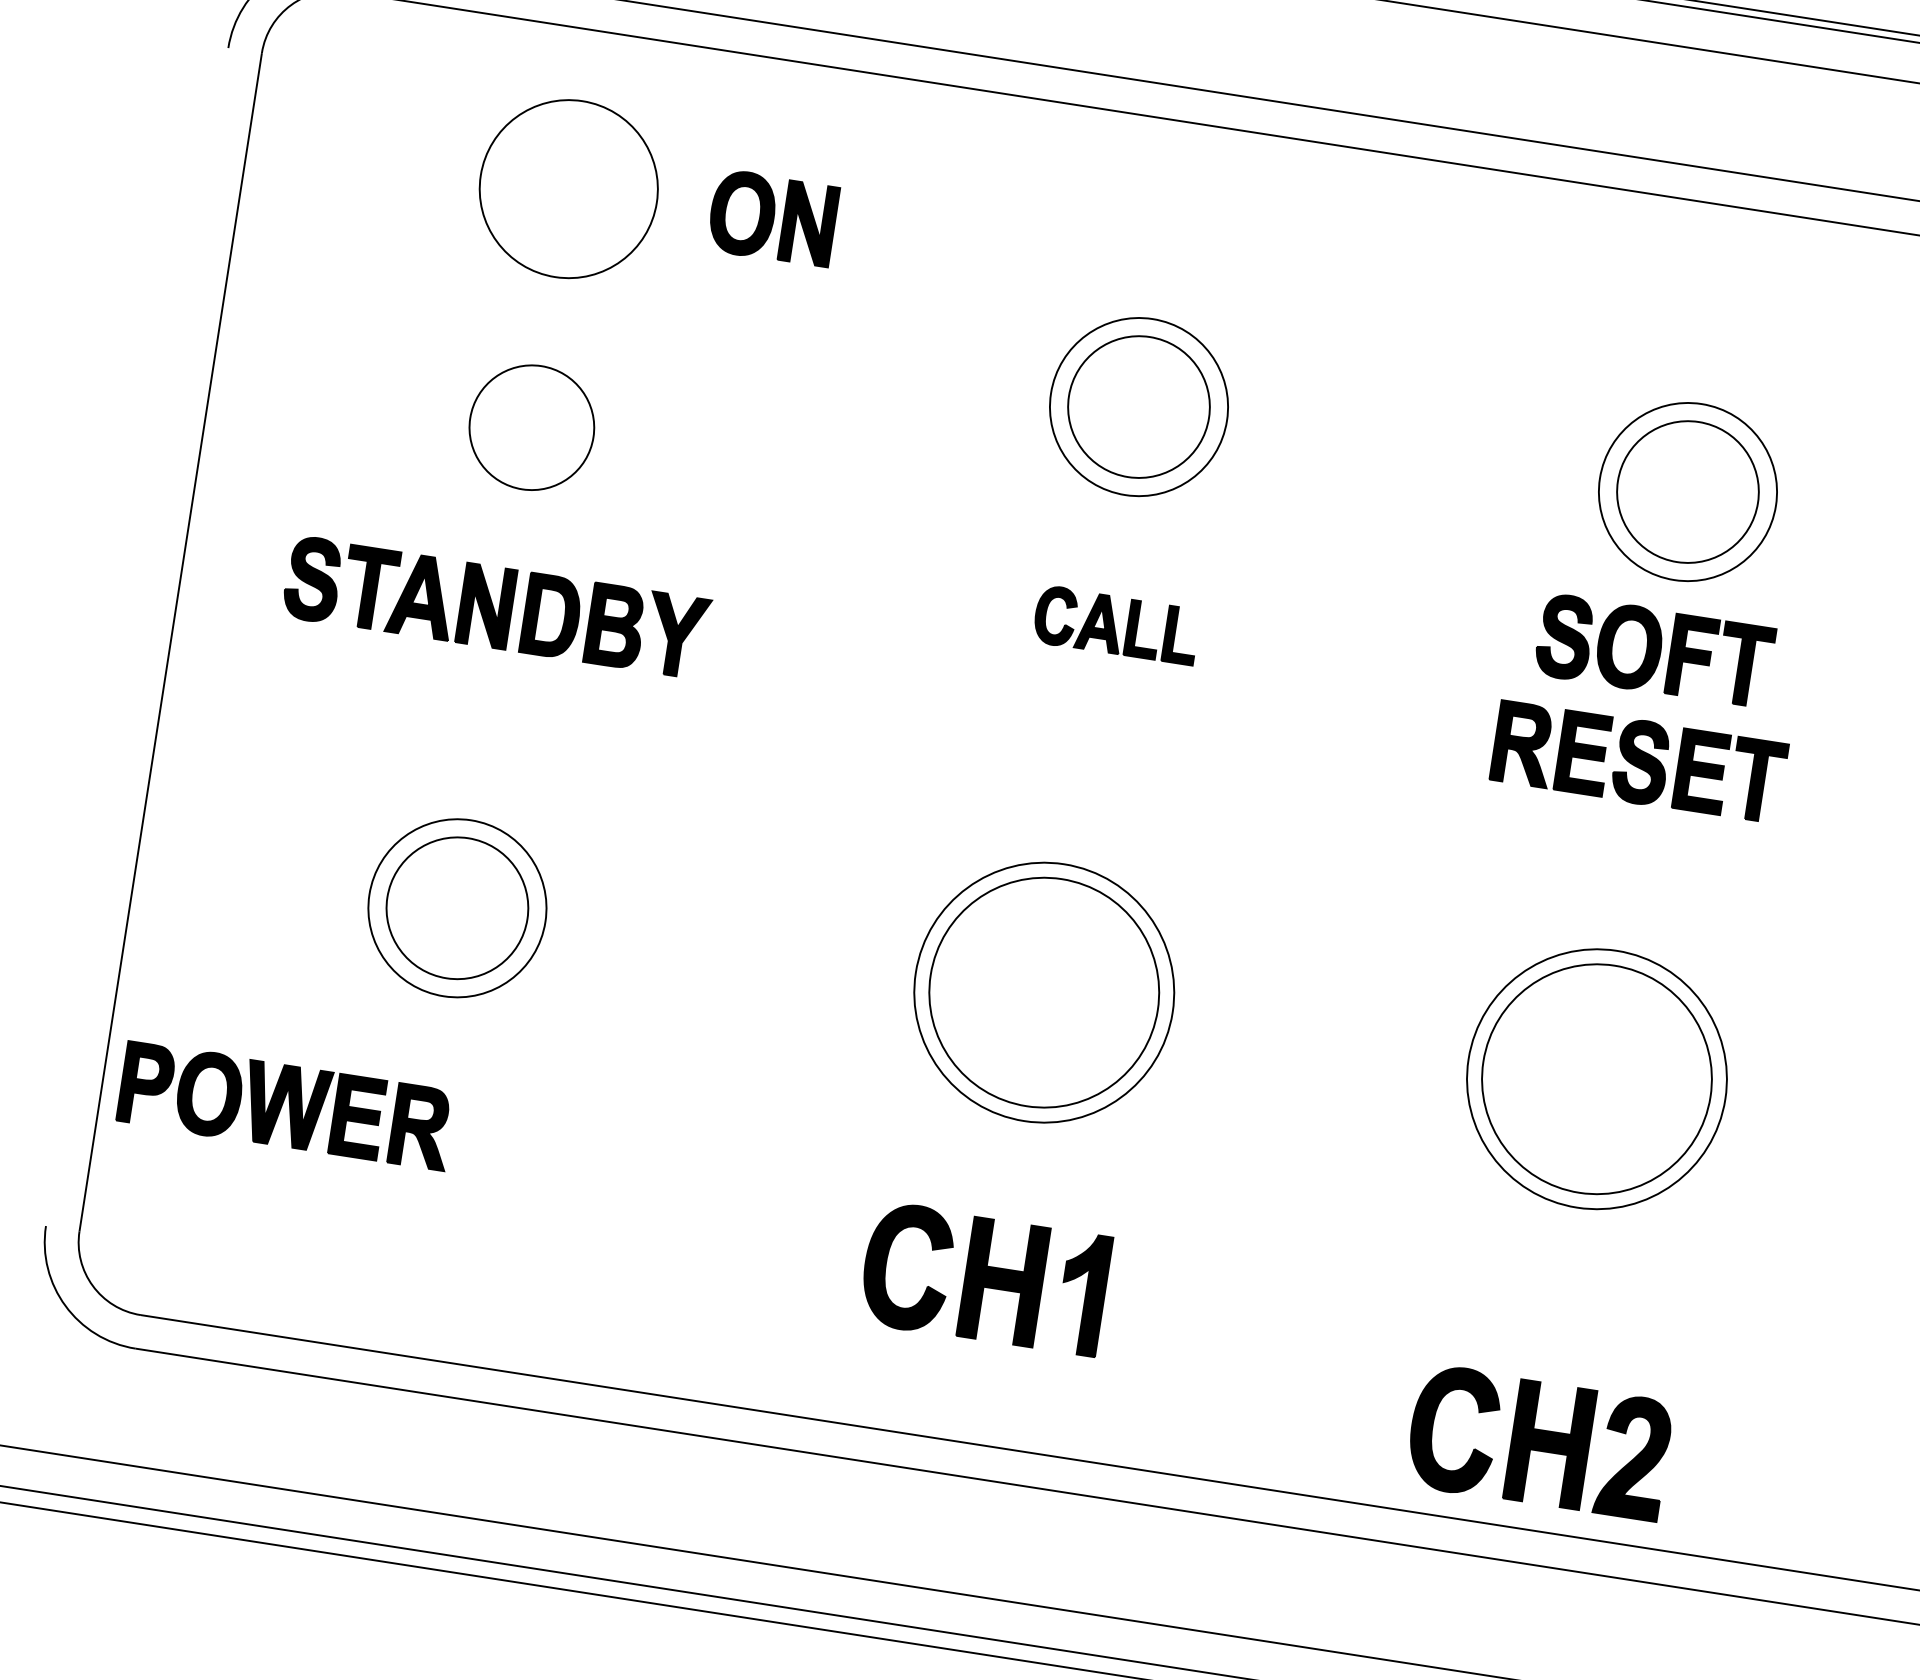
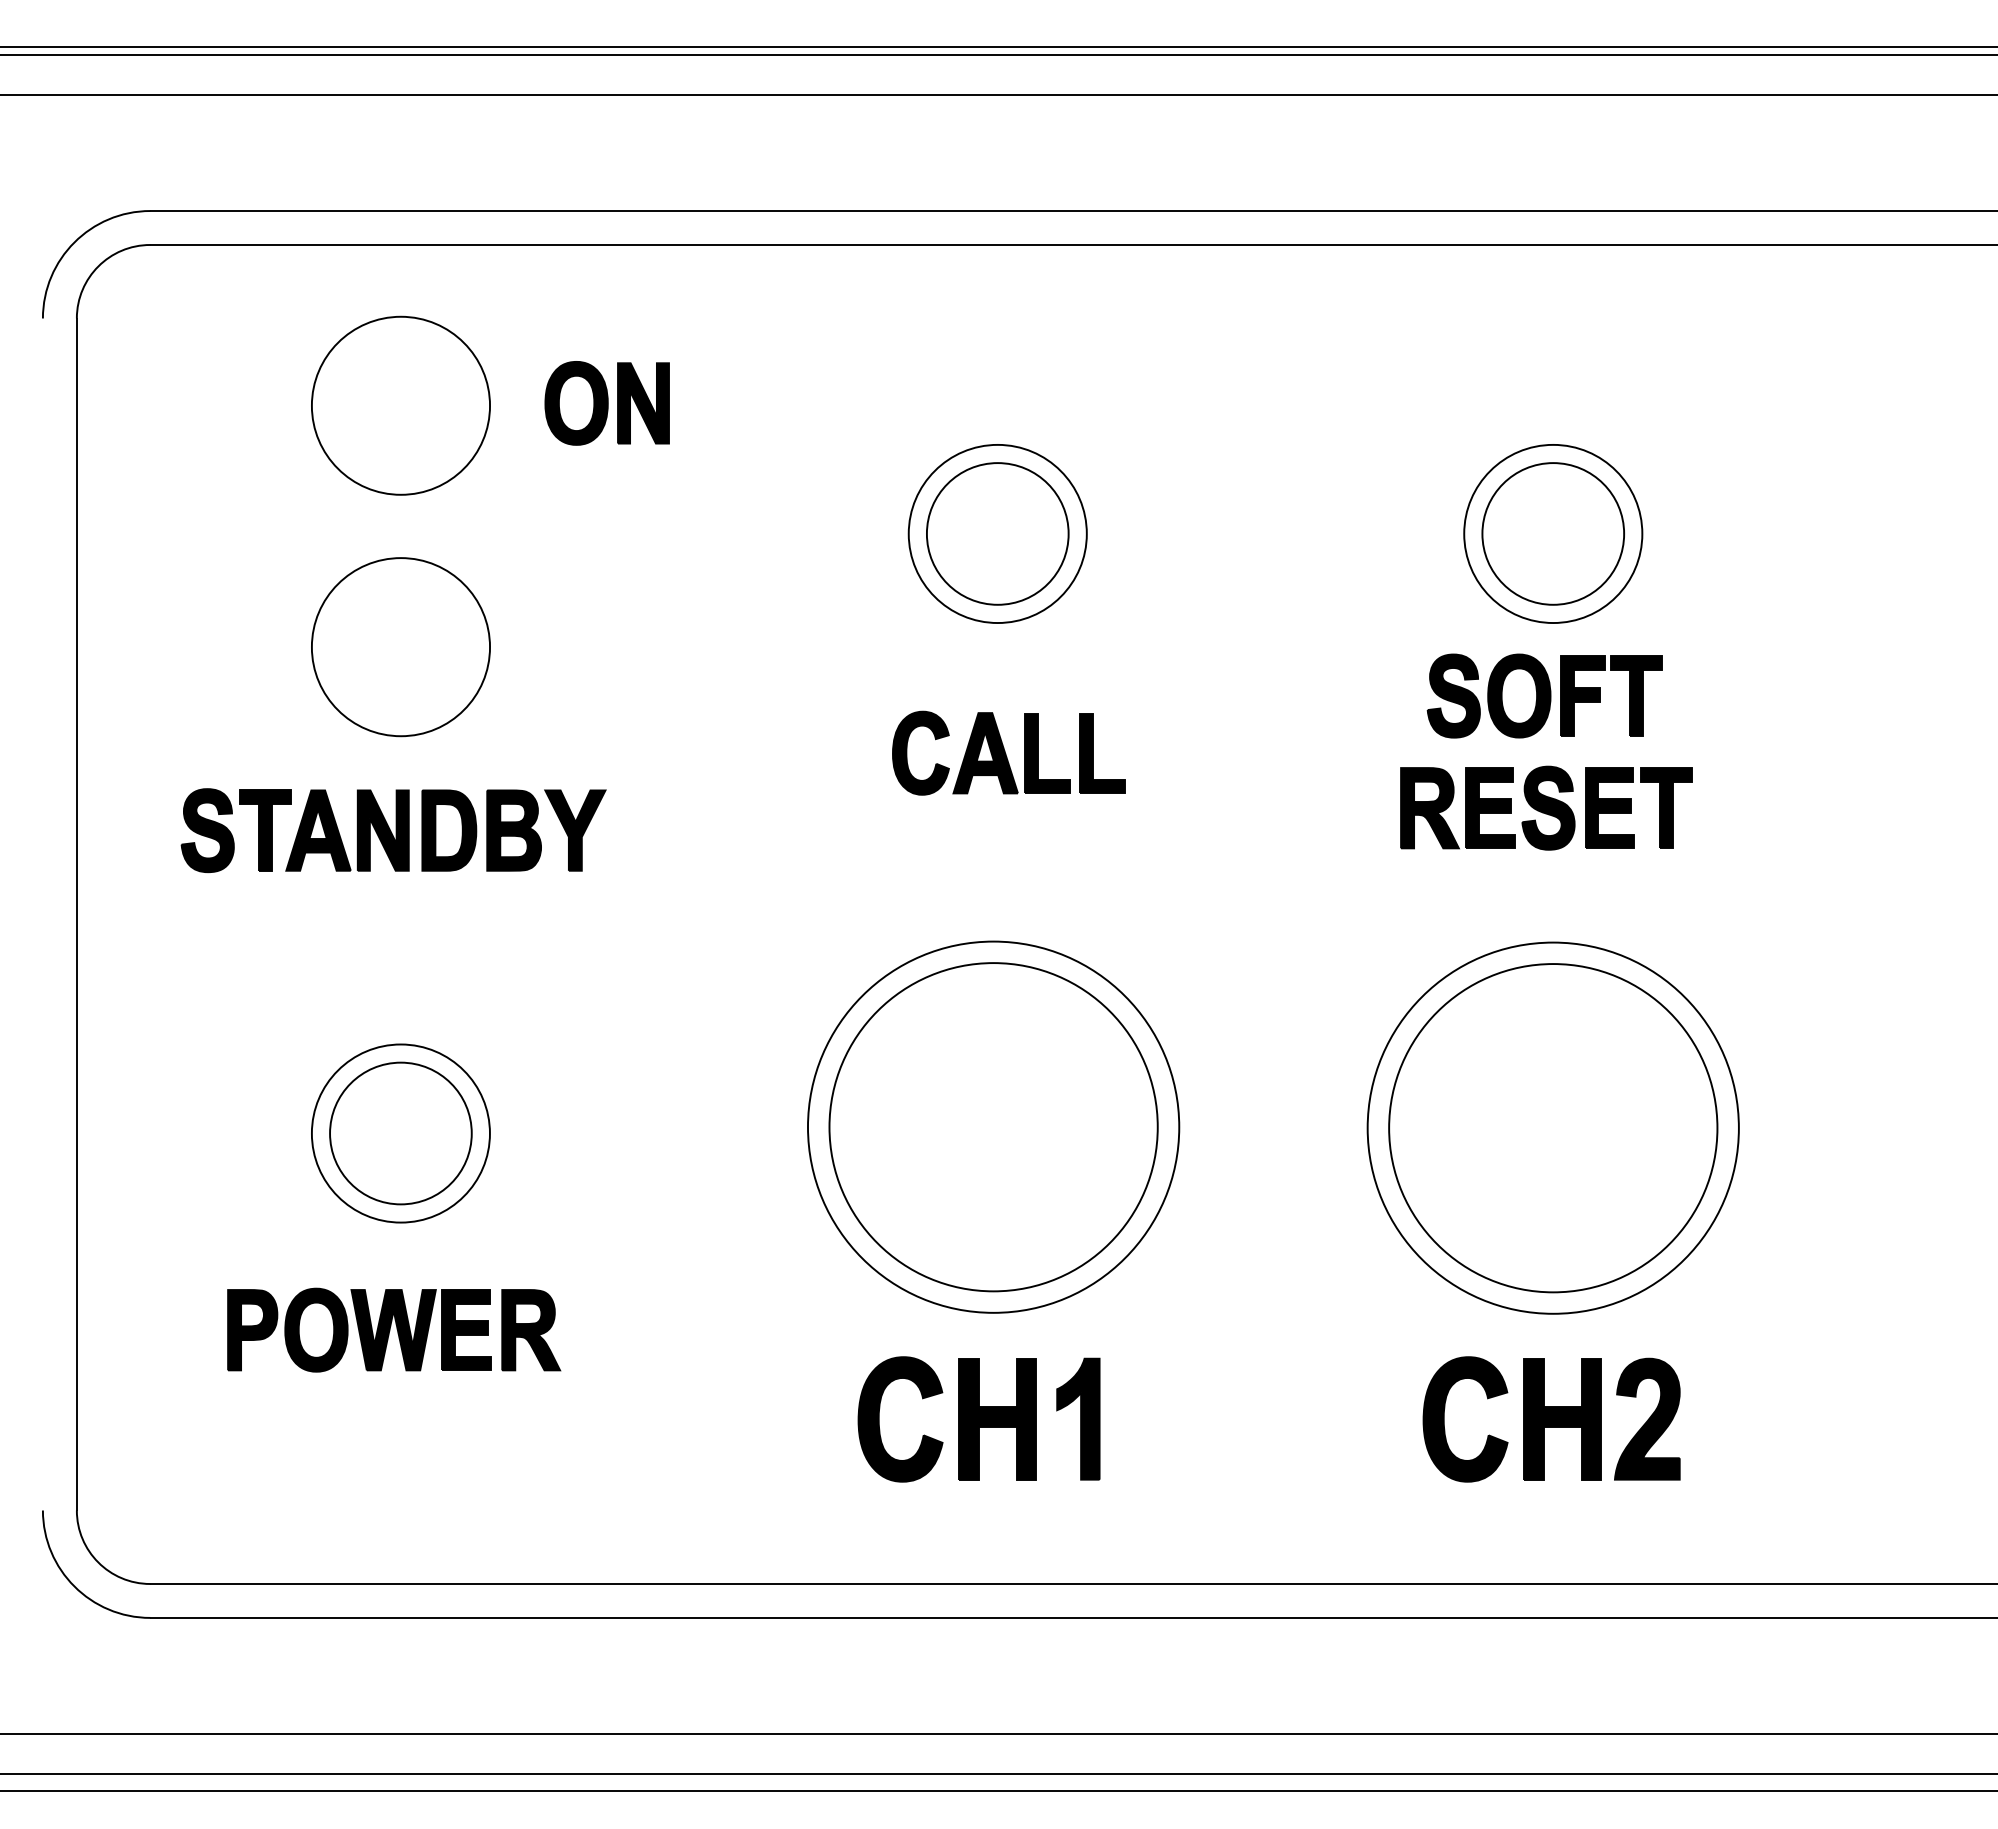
part: (531, 427) -> (400, 647), size x1.43
part: (1116, 624) -> (1008, 752), size x1.43
part: (1044, 991) -> (993, 1126), size x1.43
part: (1596, 1078) -> (1552, 1127), size x1.43
part: (286, 1105) -> (394, 1329), moved
part: (1538, 1443) -> (1551, 1419), moved

